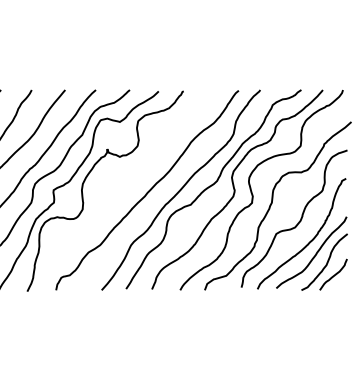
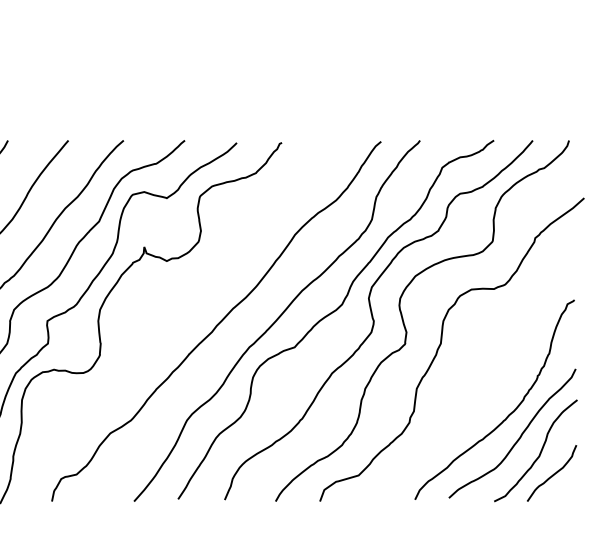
curve: (298, 221) -> (488, 377), removed

